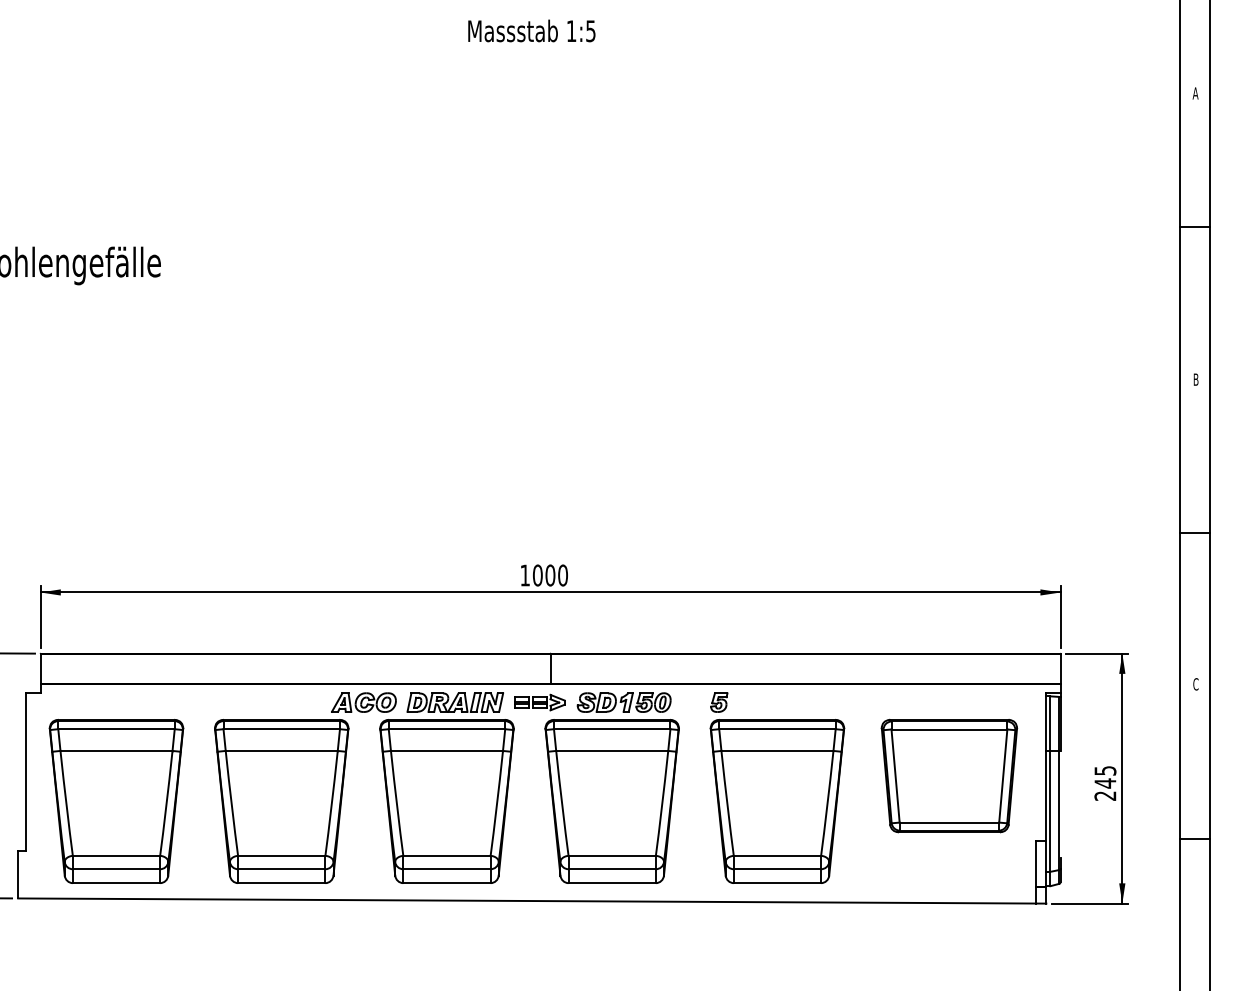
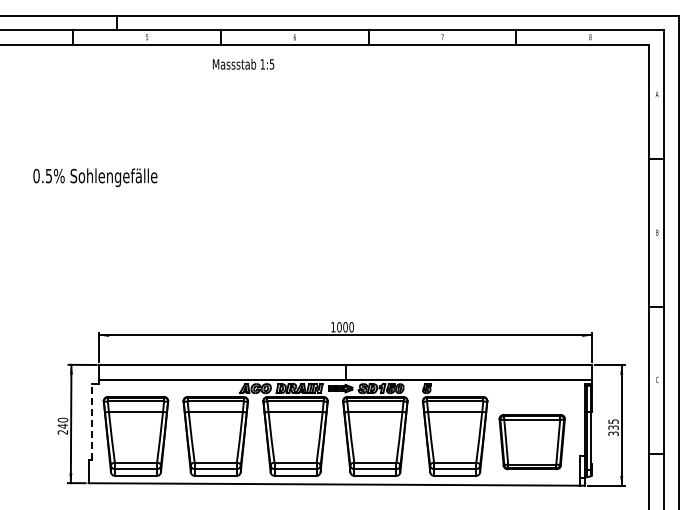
text: (531, 31) -> (243, 64), moved
line: (26, 770) -> (92, 421), solid -> dashed
part: (947, 776) -> (531, 442), moved
text: (1105, 789) -> (613, 430), 245 -> 335

